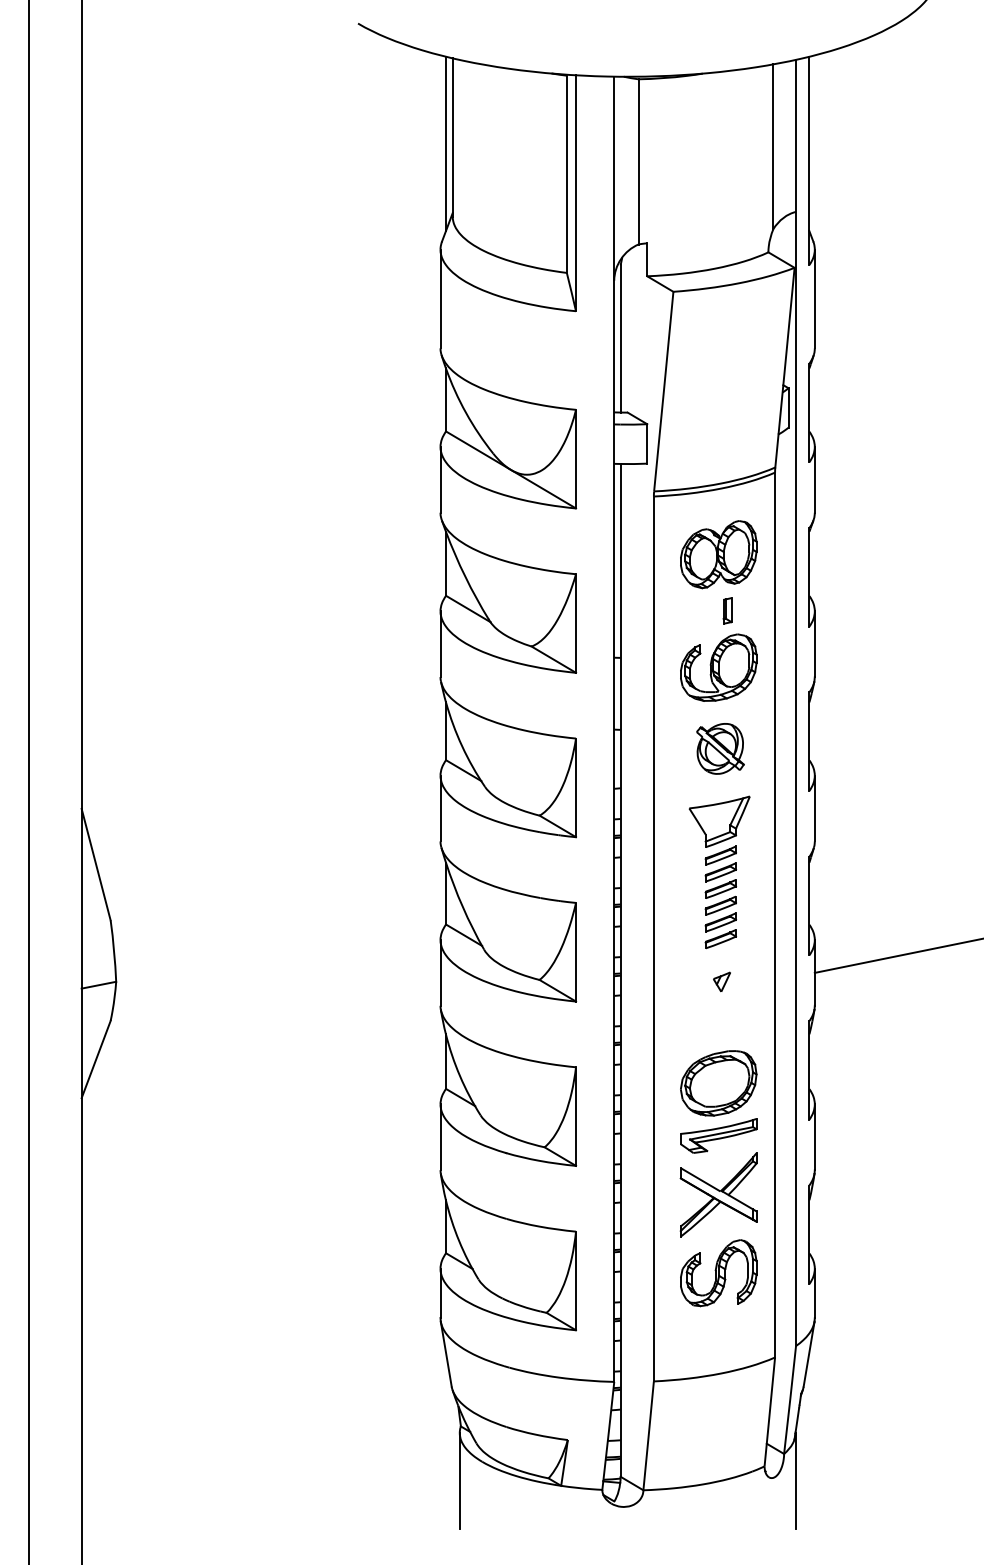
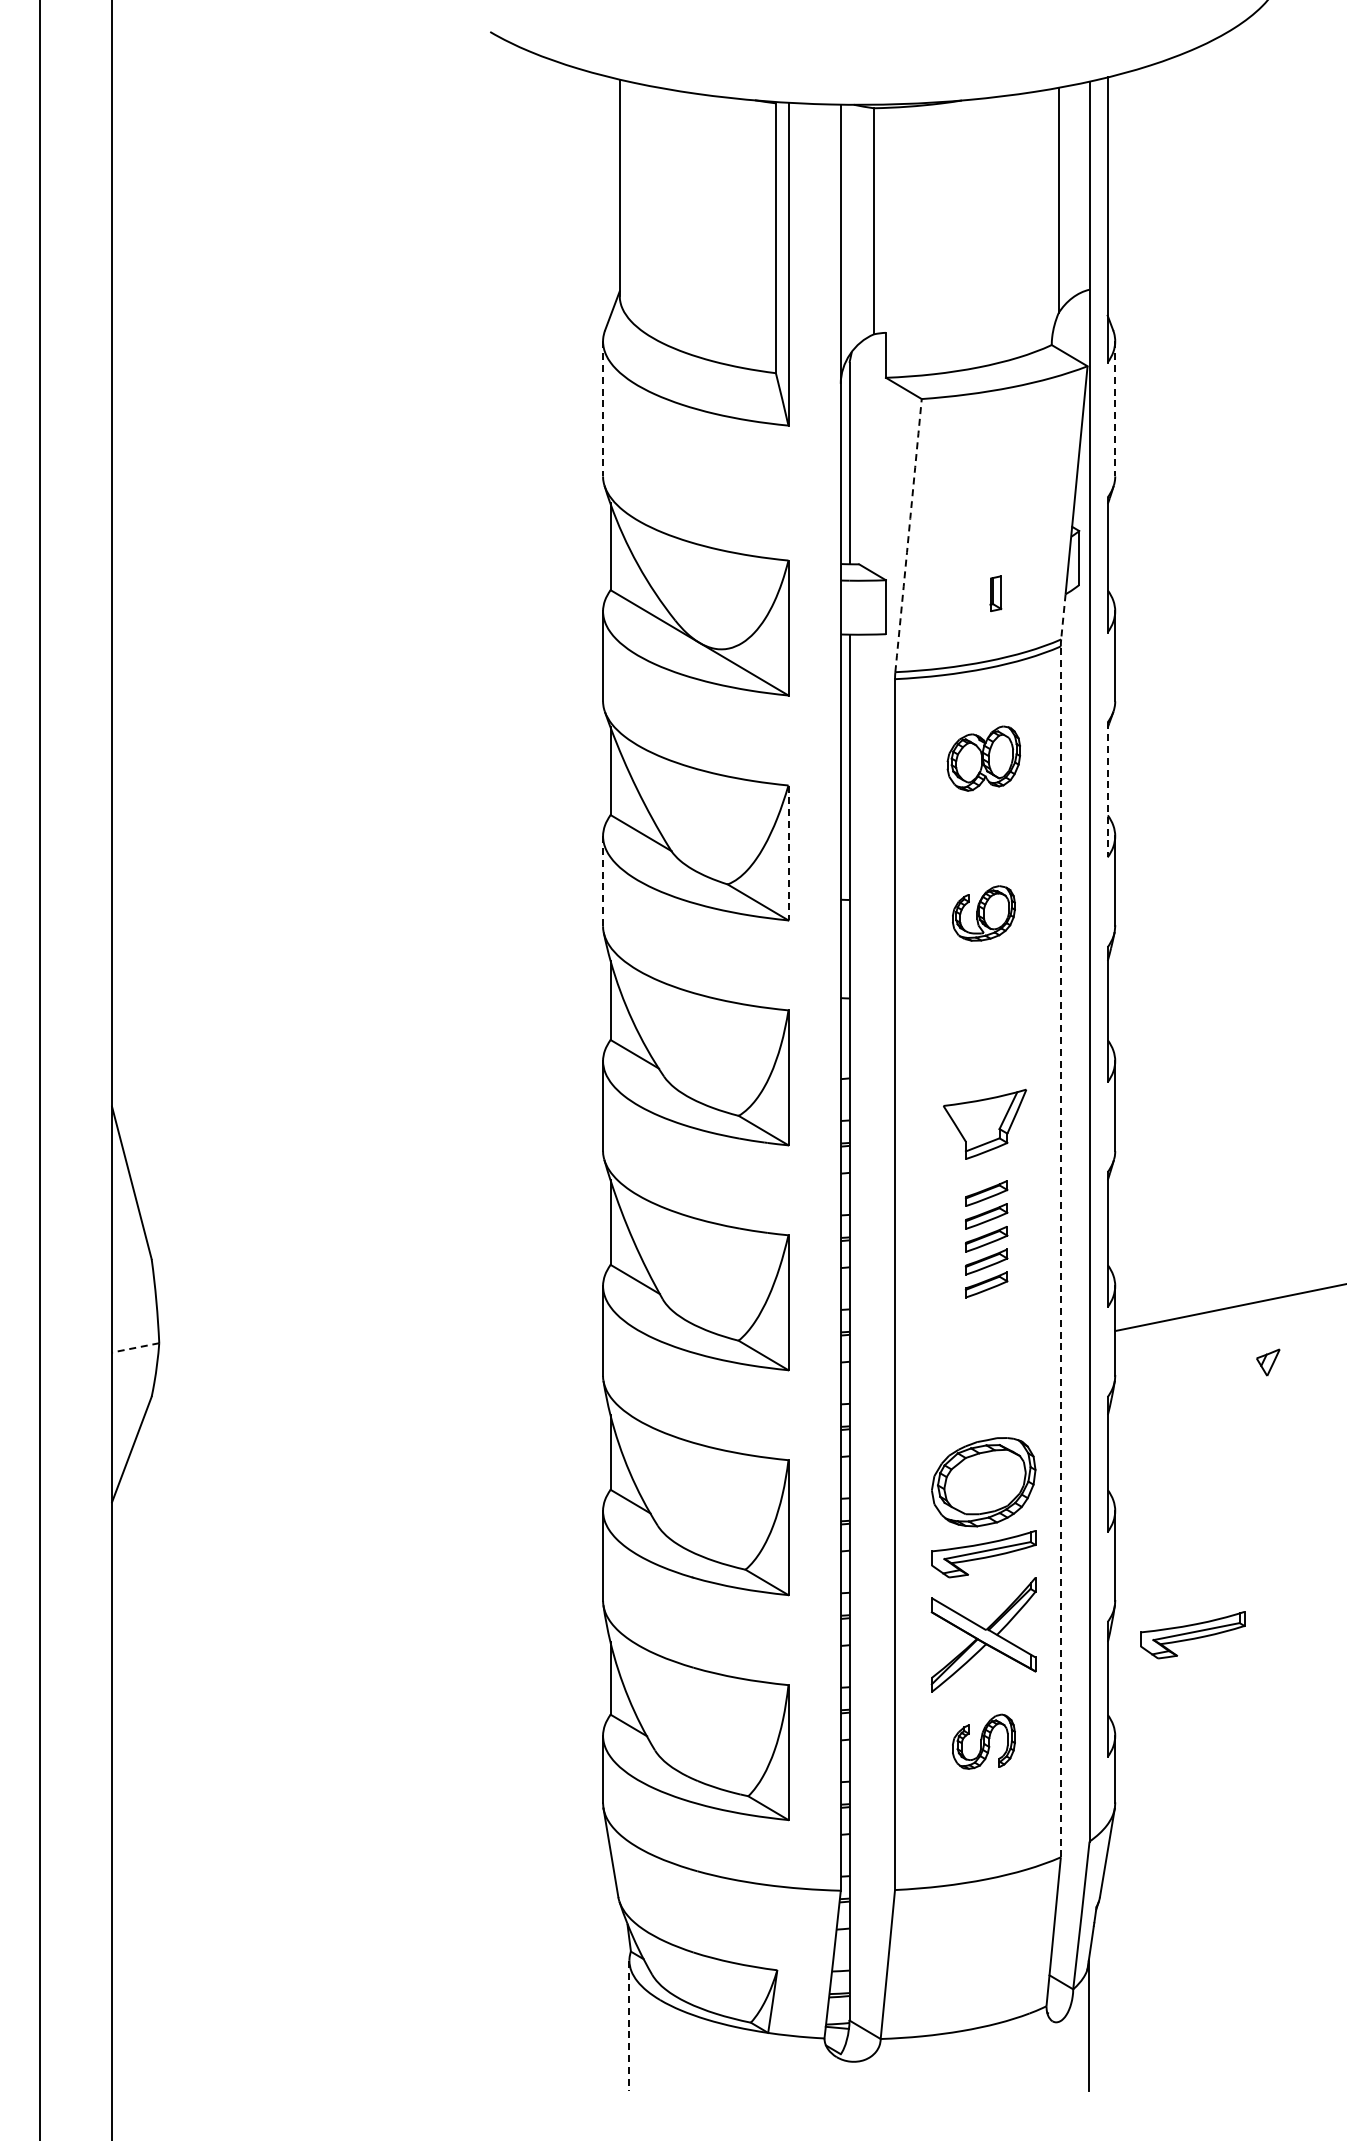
line: (445, 143) -> (610, 196), removed
line: (440, 299) -> (603, 409), solid -> dashed
line: (815, 299) -> (1115, 409), solid -> dashed
arc: (663, 391) -> (908, 535), solid -> dashed
line: (777, 450) -> (1063, 616), solid -> dashed
part: (718, 554) -> (983, 758), size x0.7
line: (809, 577) -> (1107, 790), solid -> dashed
part: (727, 610) -> (995, 593), moved
line: (576, 623) -> (788, 853), solid -> dashed
line: (440, 644) -> (603, 881), solid -> dashed
part: (718, 667) -> (983, 913), size x0.6
part: (720, 748) -> (986, 1024), removed
part: (720, 855) -> (986, 1170), removed
line: (774, 914) -> (1060, 1251), solid -> dashed
part: (722, 982) -> (1268, 1362), moved
line: (98, 984) -> (135, 1347), solid -> dashed
part: (871, 1195) -> (1192, 1635), added
part: (718, 1272) -> (983, 1741), size x0.6
line: (459, 1481) -> (629, 2026), solid -> dashed

